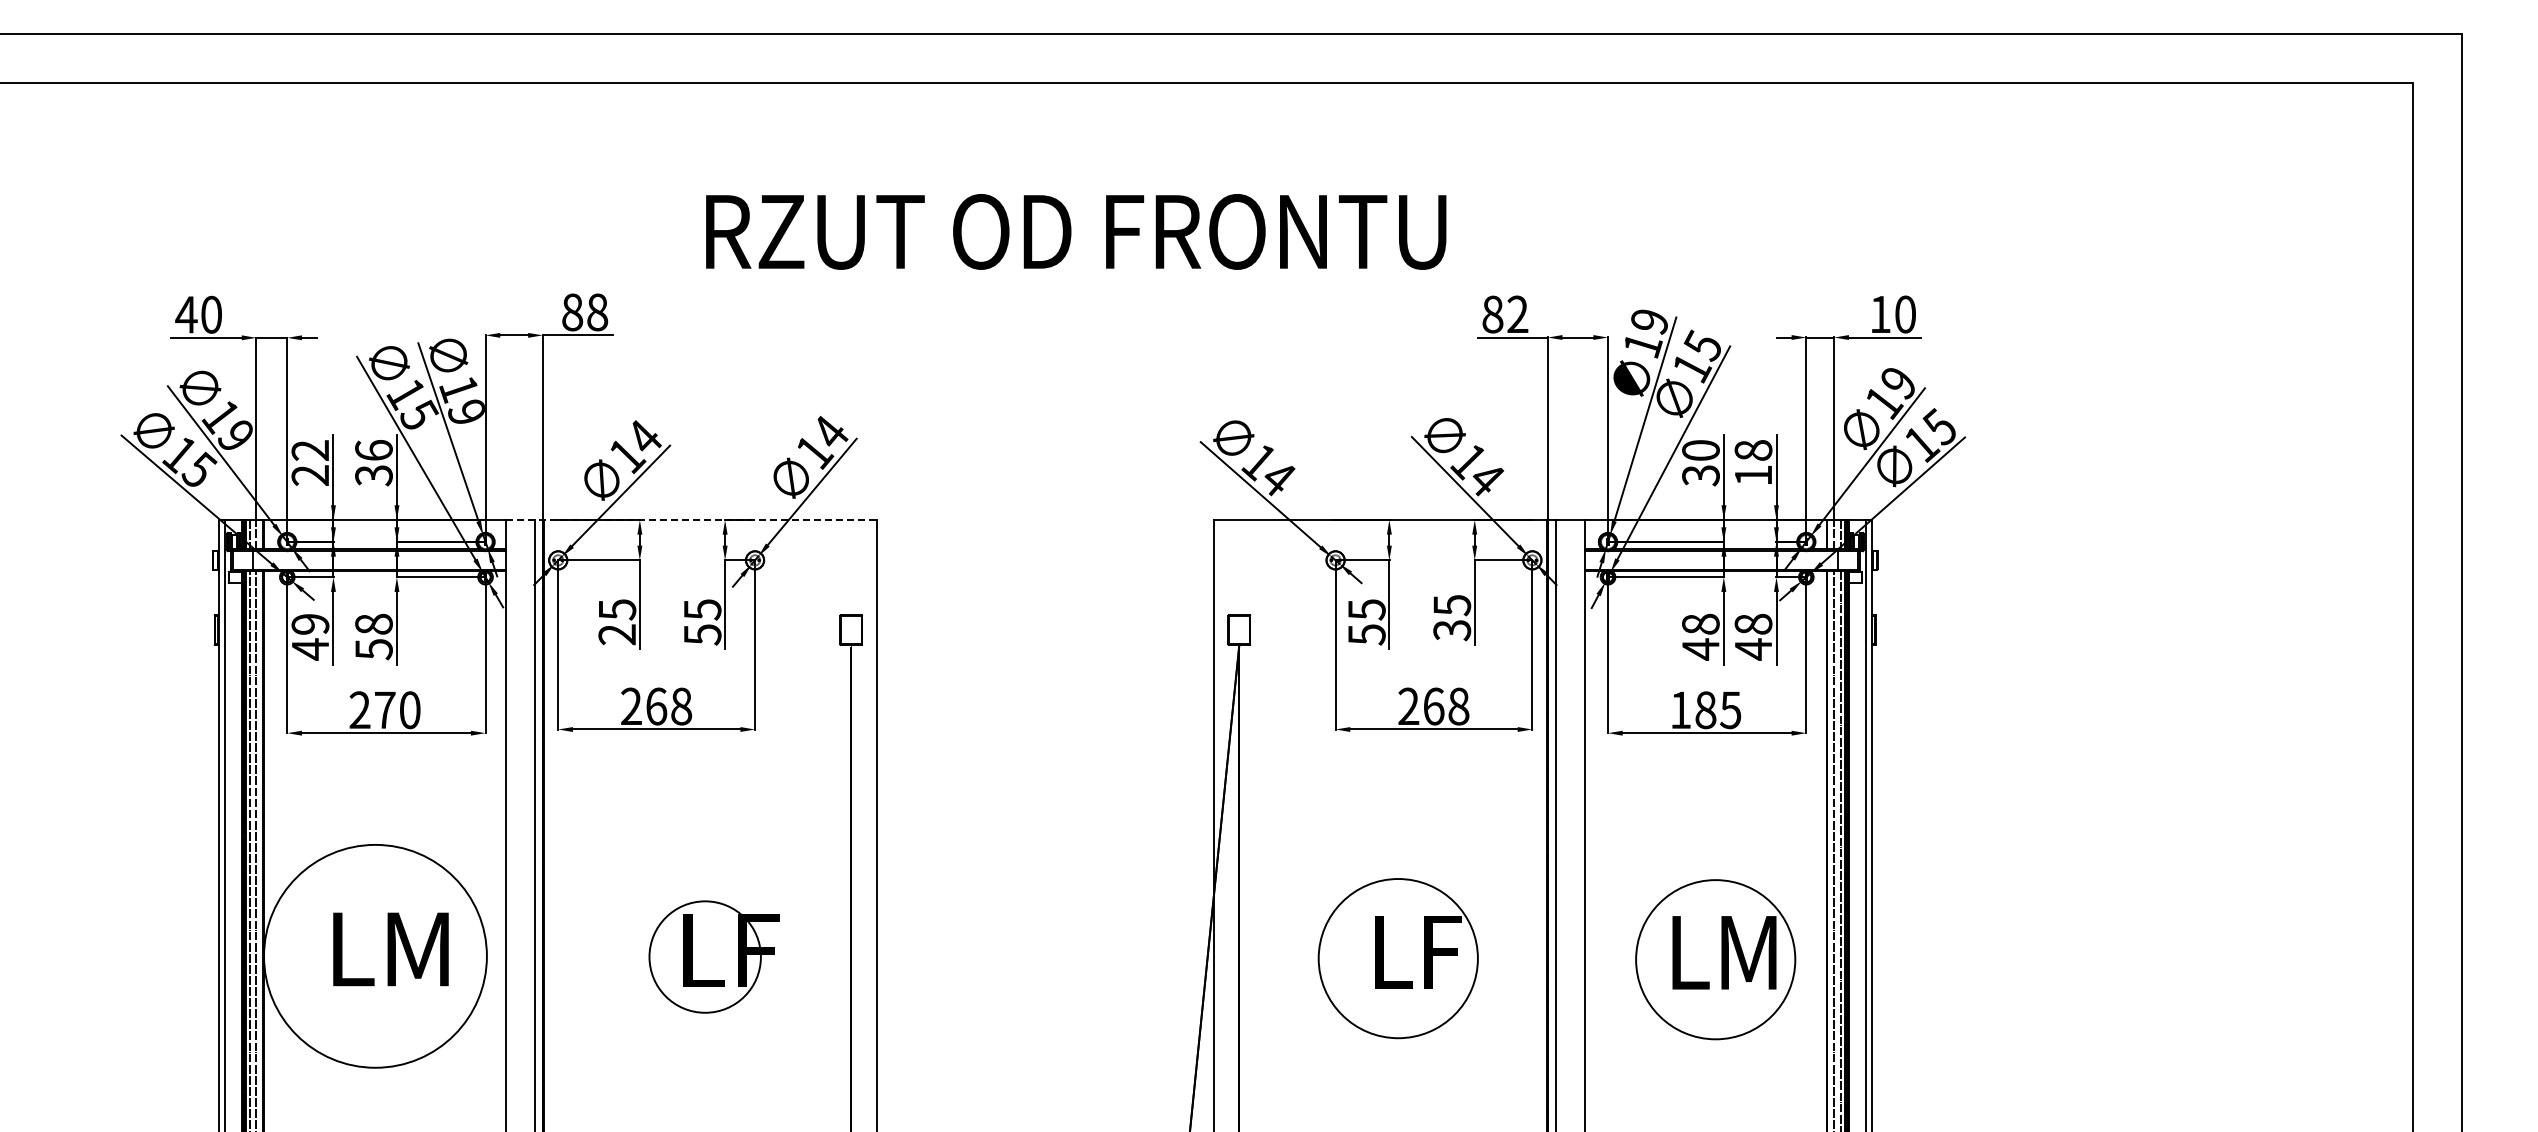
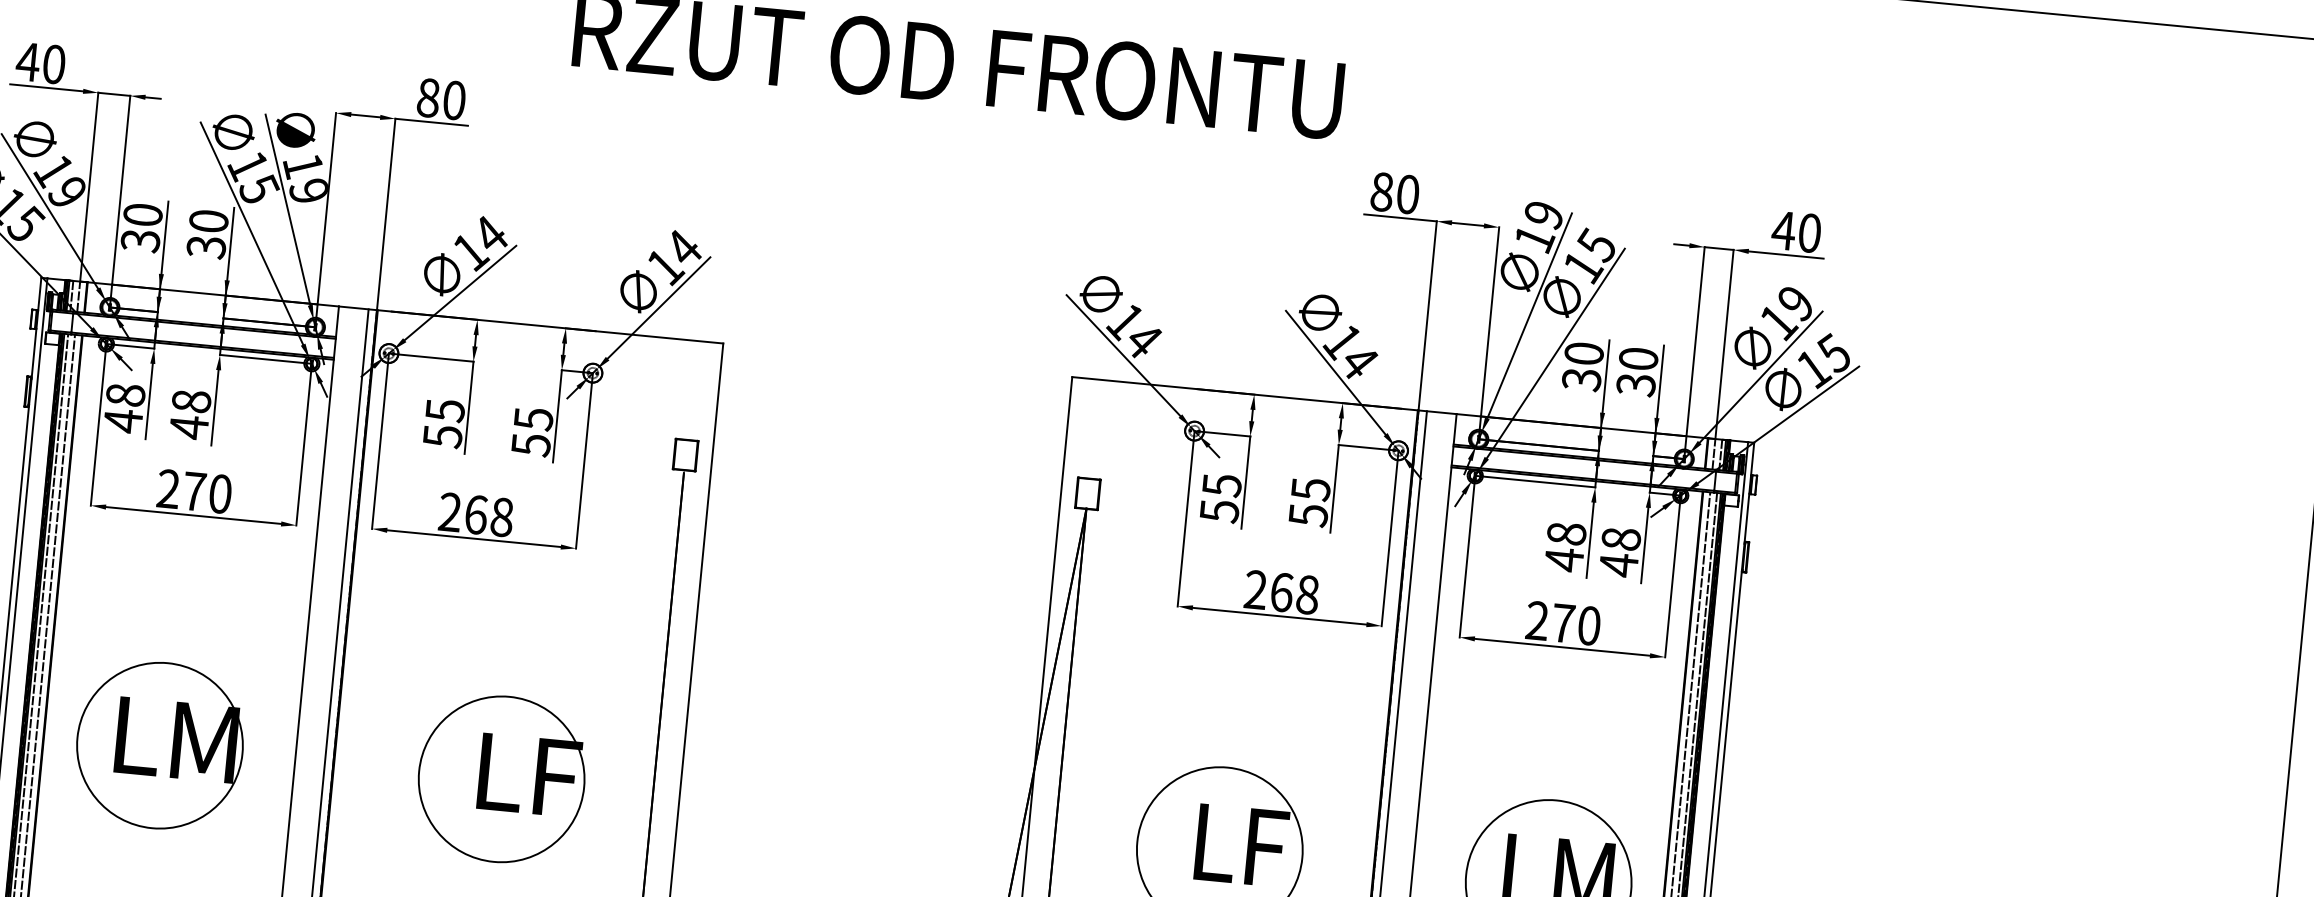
text: (597, 312) -> (454, 100), 88 -> 80
text: (1517, 314) -> (1407, 194), 82 -> 80
text: (1880, 314) -> (1783, 230), 10 -> 40
text: (373, 450) -> (208, 221), 36 -> 30
text: (310, 463) -> (141, 228), 22 -> 30
text: (1753, 463) -> (1637, 372), 18 -> 30
line: (692, 519) -> (532, 324), dashed -> solid
text: (310, 623) -> (125, 394), 49 -> 48
text: (1451, 630) -> (1307, 515), 35 -> 55
text: (617, 634) -> (442, 436), 25 -> 55
text: (373, 649) -> (188, 427), 58 -> 48
text: (1705, 710) -> (1562, 623), 185 -> 270
circle: (375, 955) -> (160, 744), size x0.71
circle: (704, 956) -> (500, 778), size x1.43

